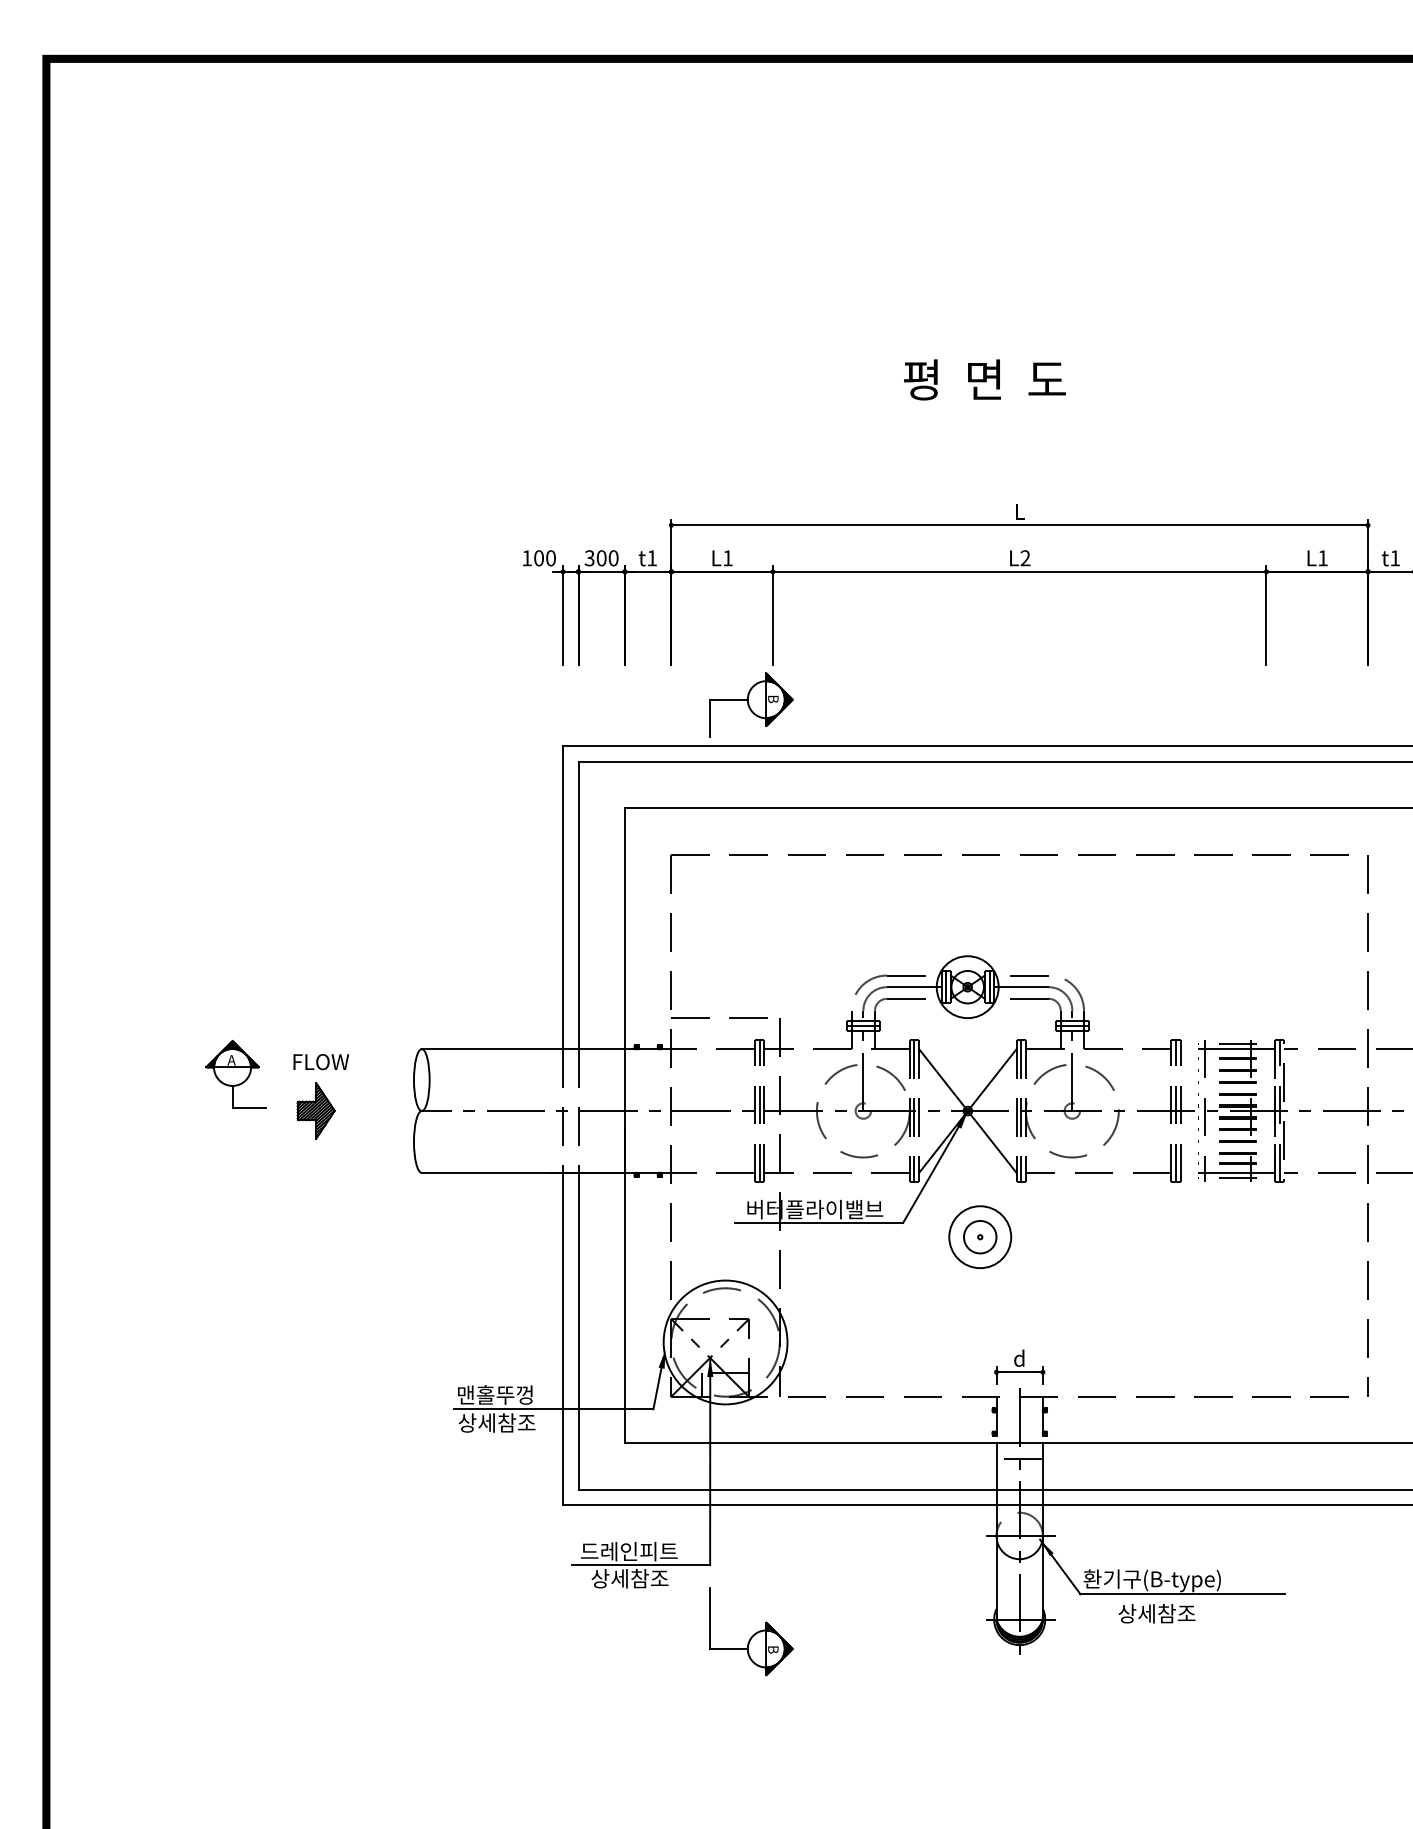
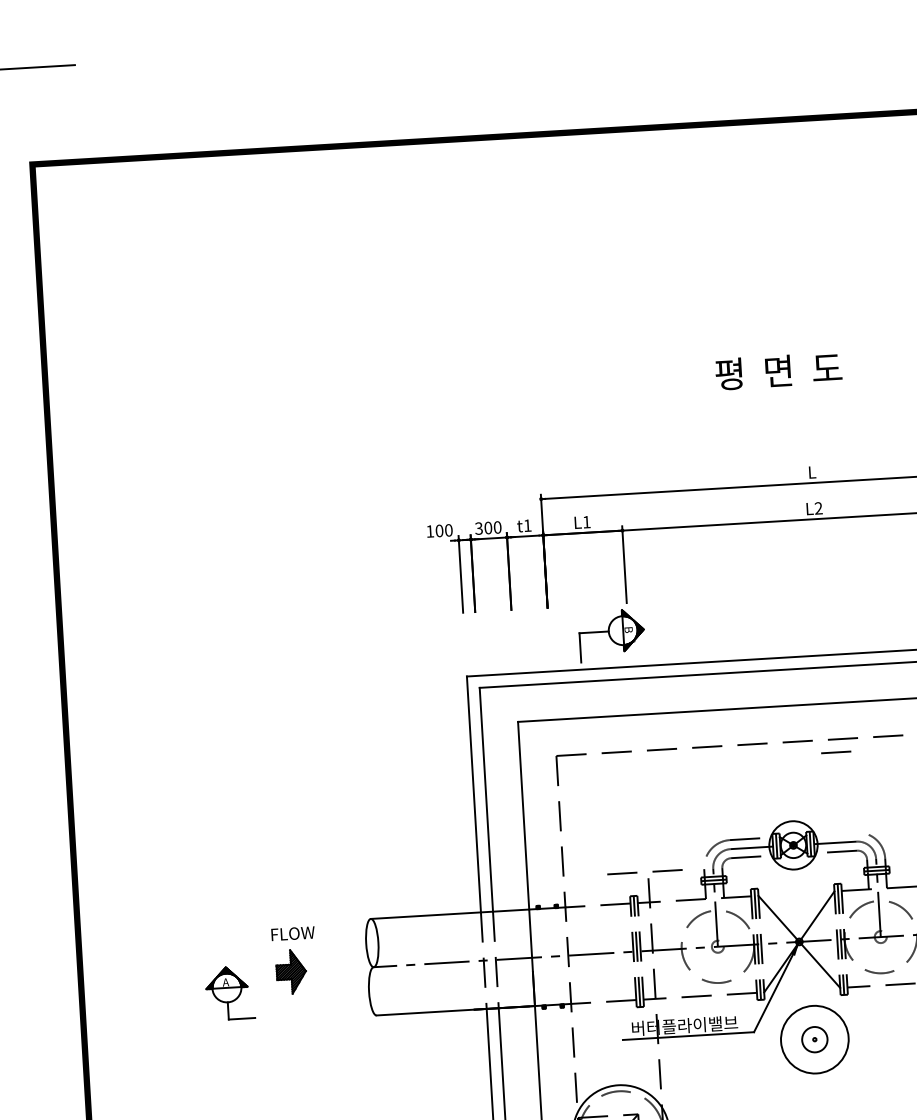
line: (1029, 975) -> (836, 752), moved
line: (709, 1017) -> (636, 872), moved
part: (235, 1073) -> (229, 992), moved
circle: (980, 1237) -> (815, 1039), size x1.4

